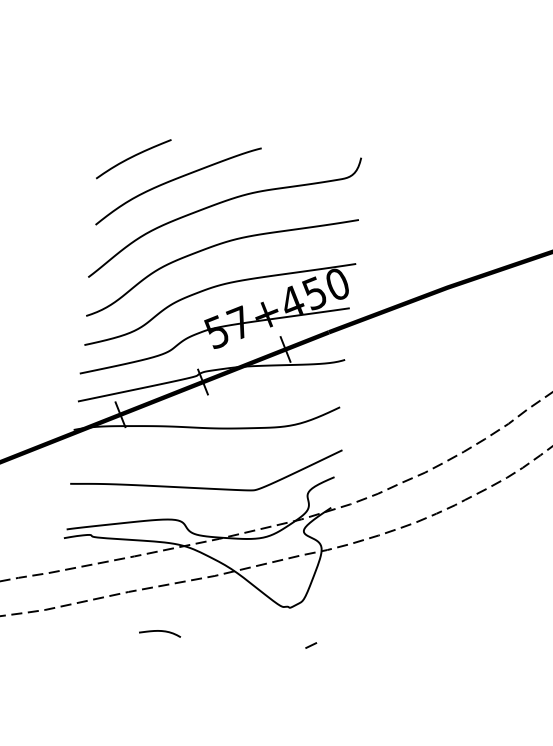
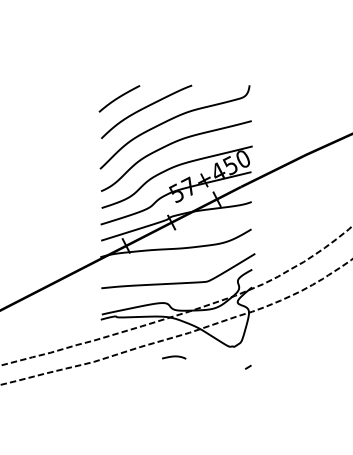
curve: (160, 632) -> (174, 357), moved

